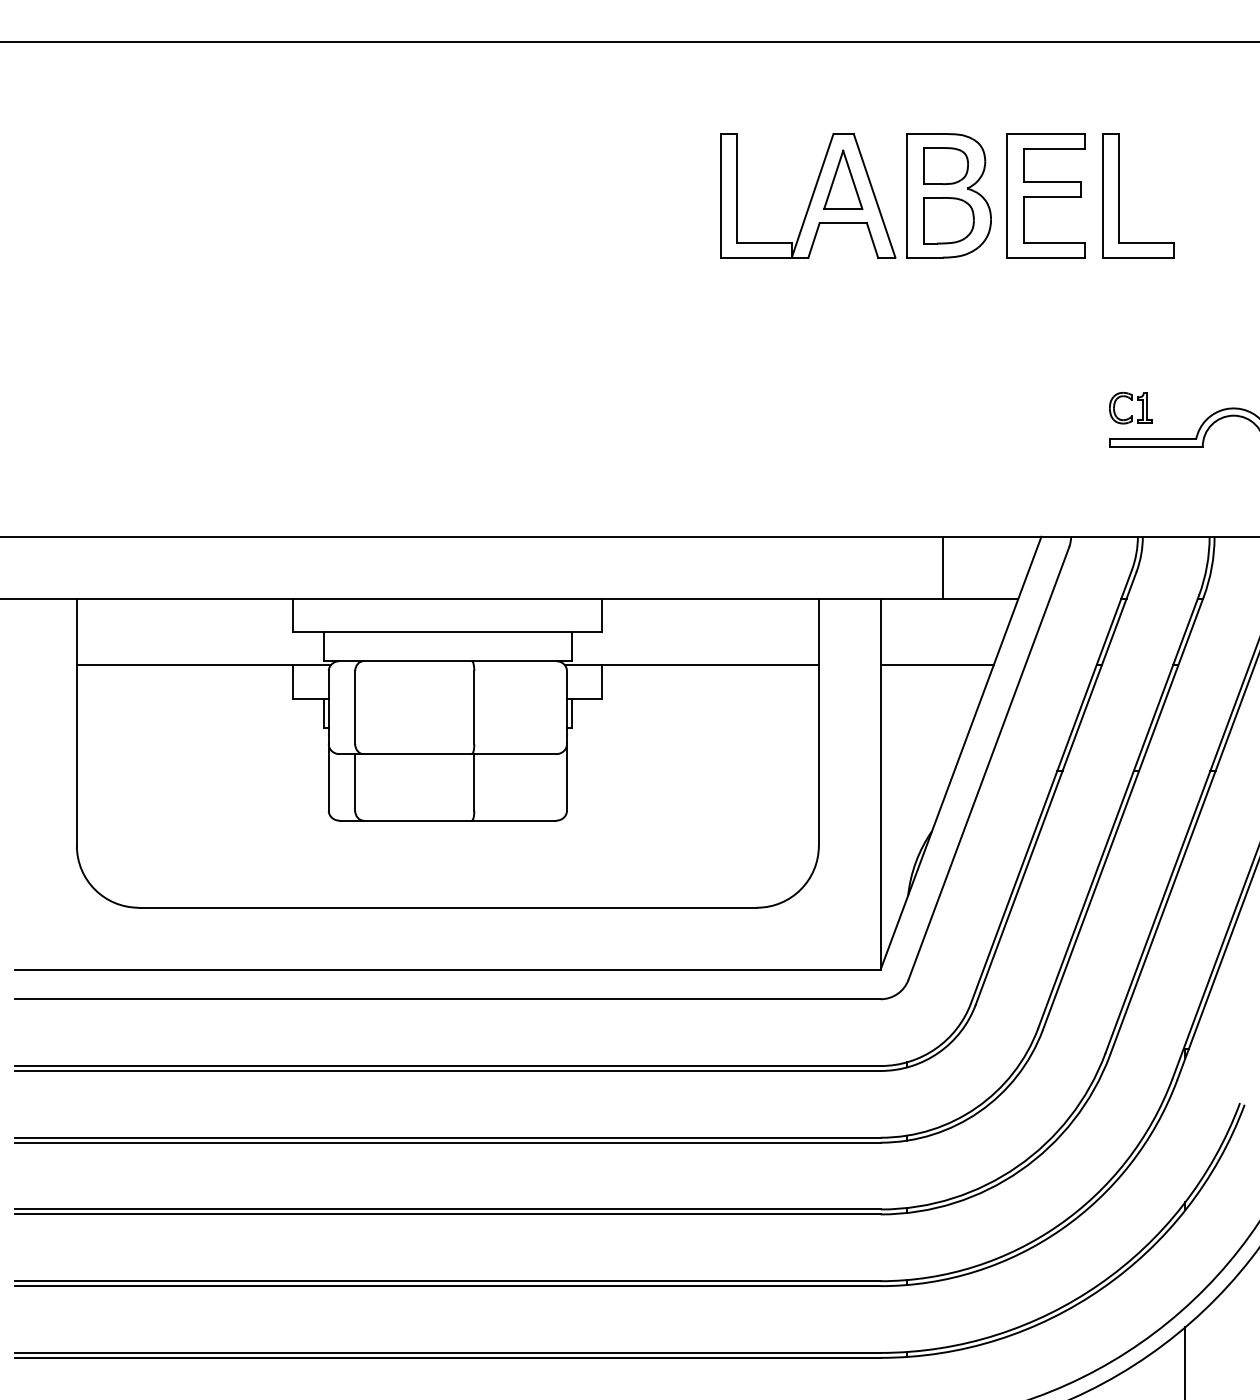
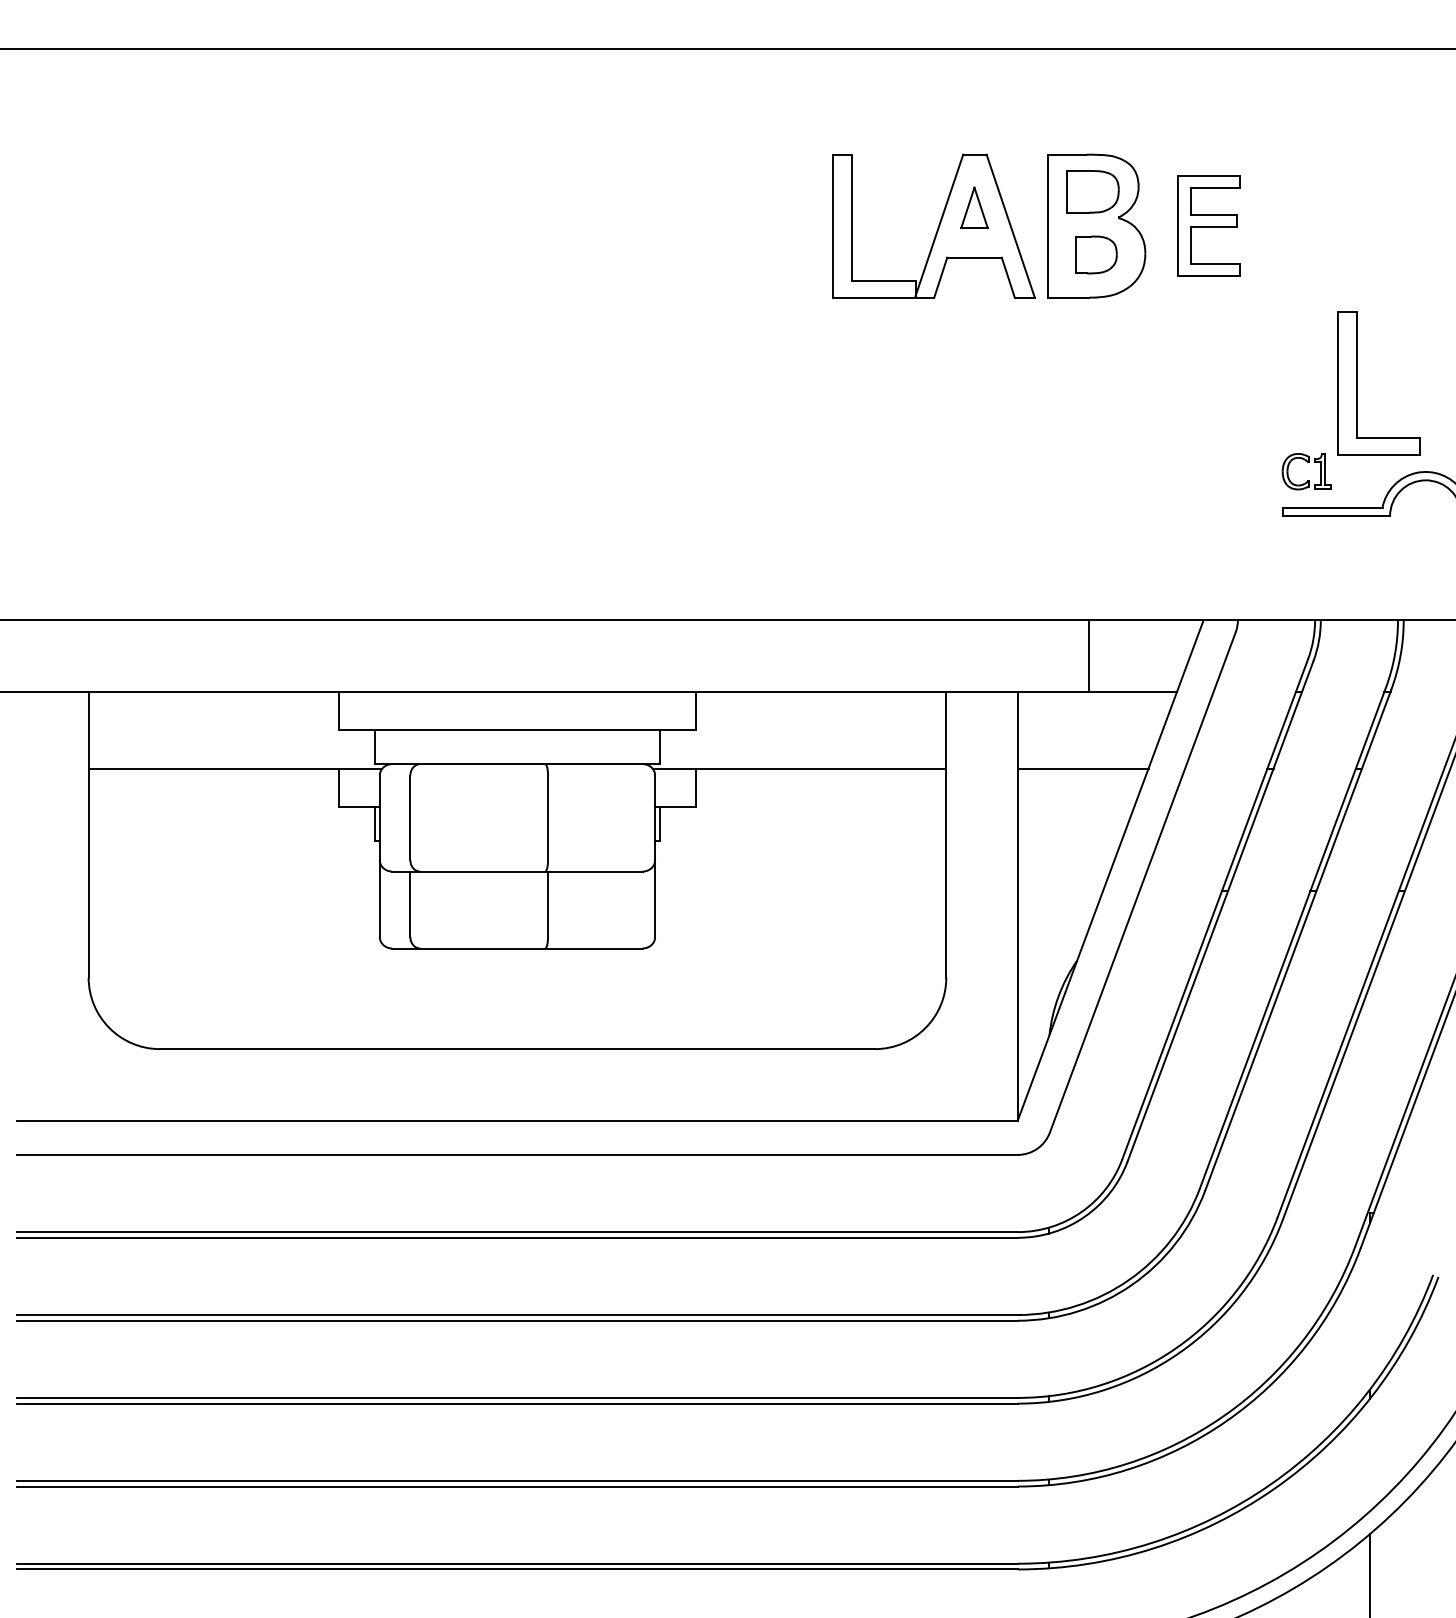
part: (843, 179) -> (974, 207), size x0.6
part: (1045, 196) -> (1208, 226), size x0.7
part: (1120, 196) -> (1357, 383), moved
part: (948, 220) -> (1096, 254), size x0.7

